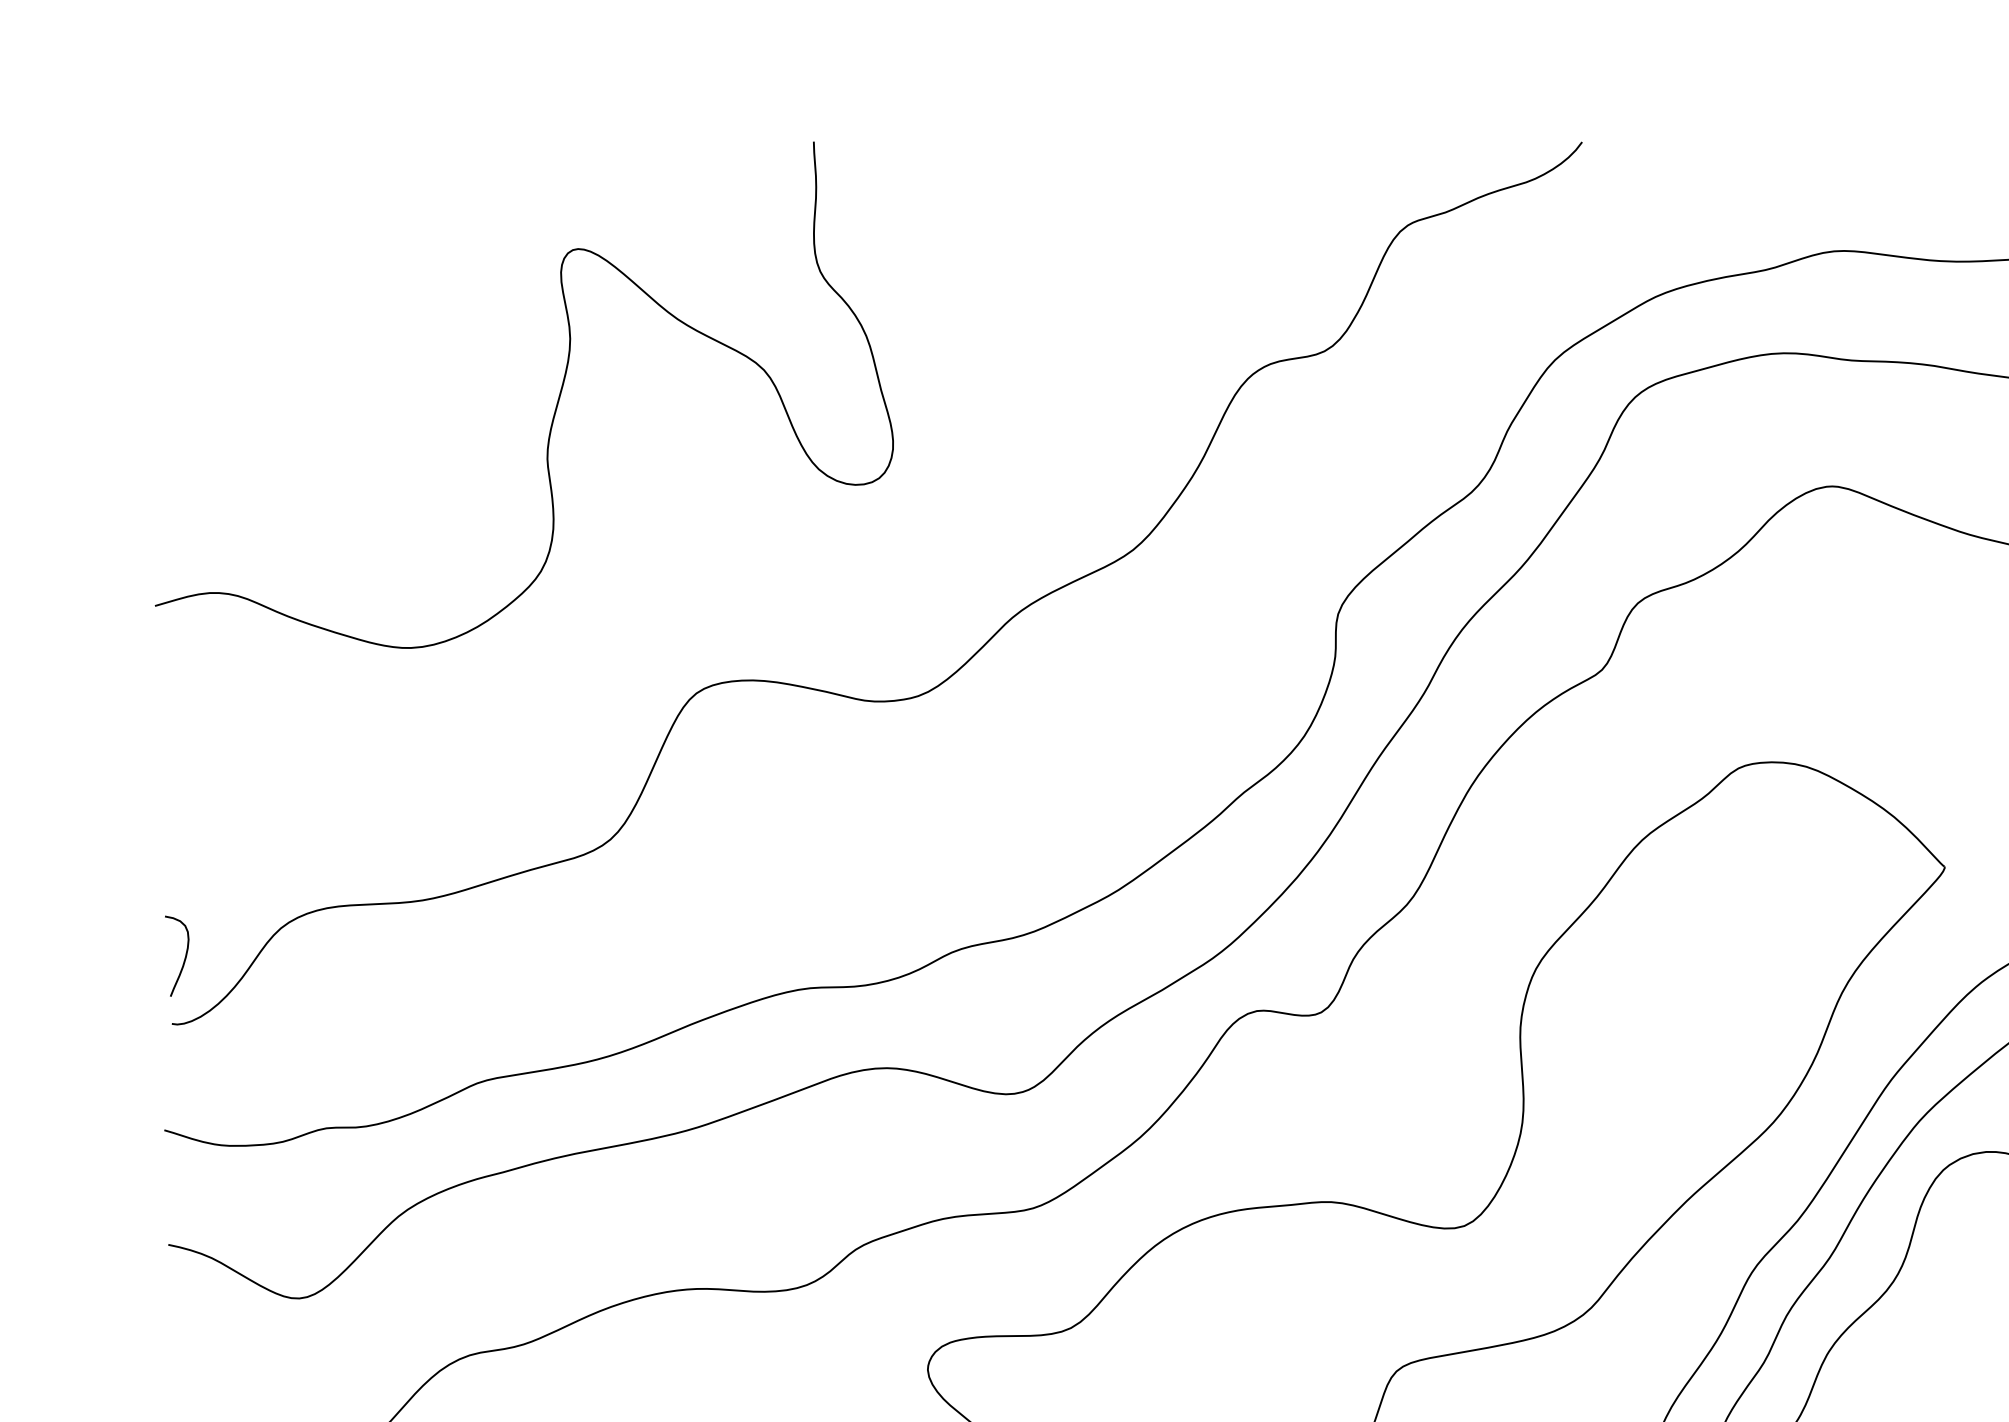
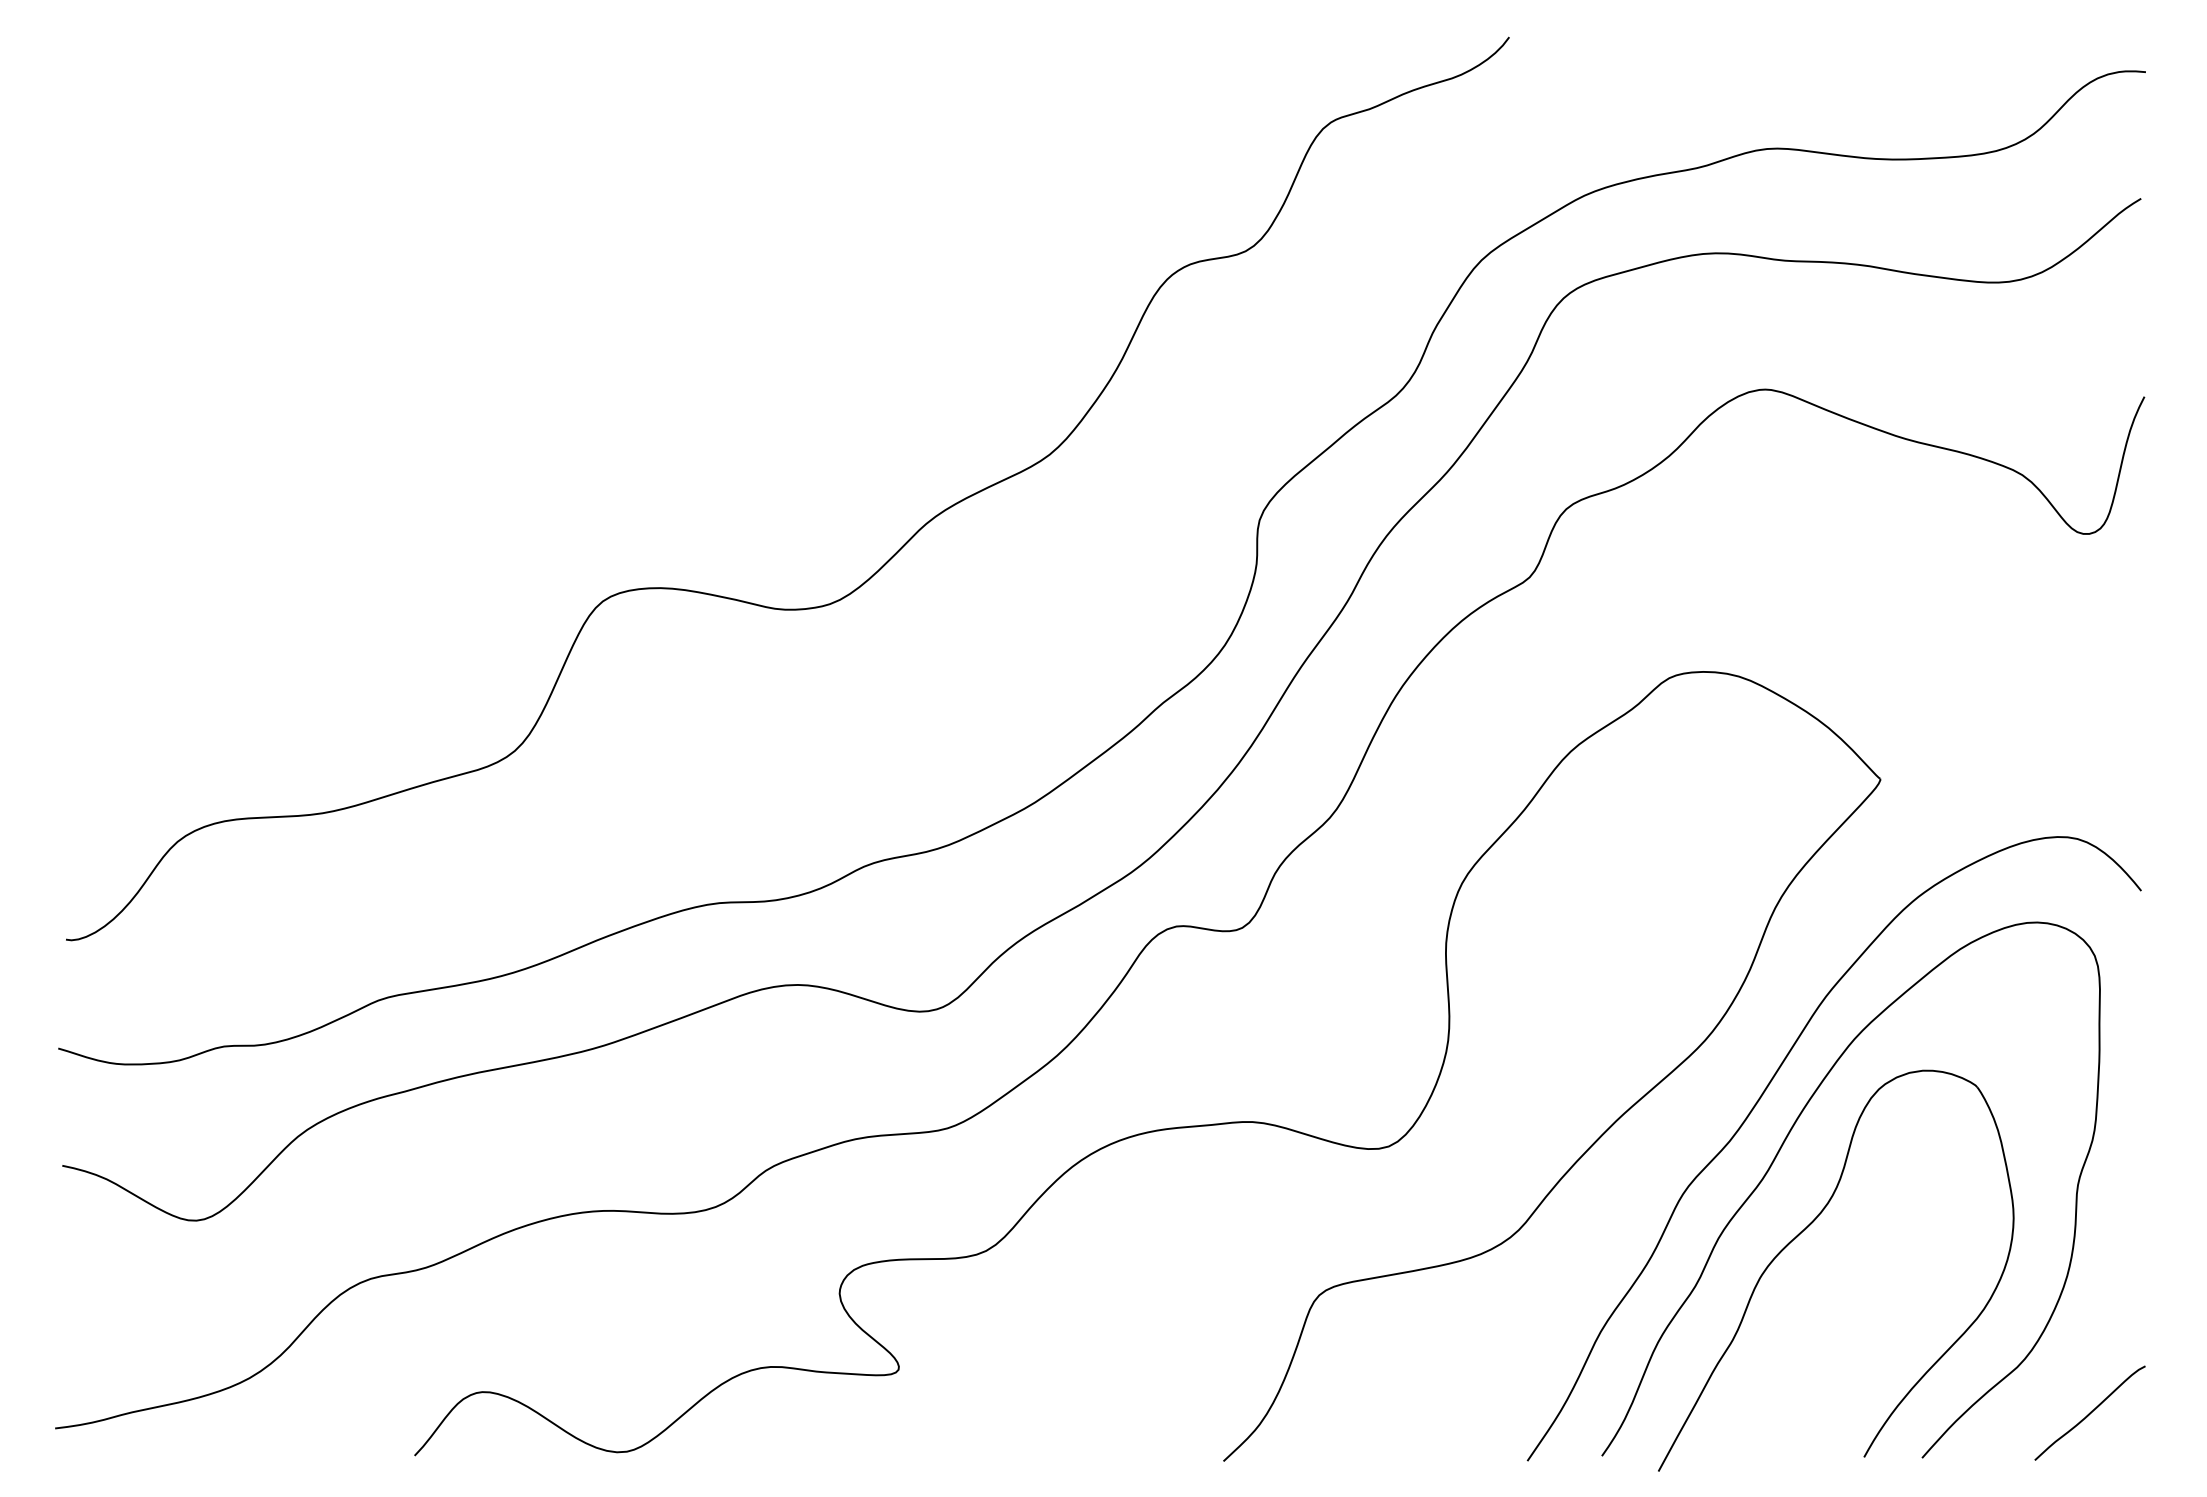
curve: (556, 404) -> (459, 305), removed
curve: (184, 959) -> (78, 873), removed

